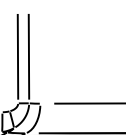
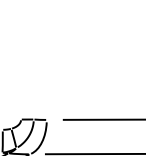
line: (17, 56) -> (20, 65), removed
line: (28, 56) -> (33, 65), removed

